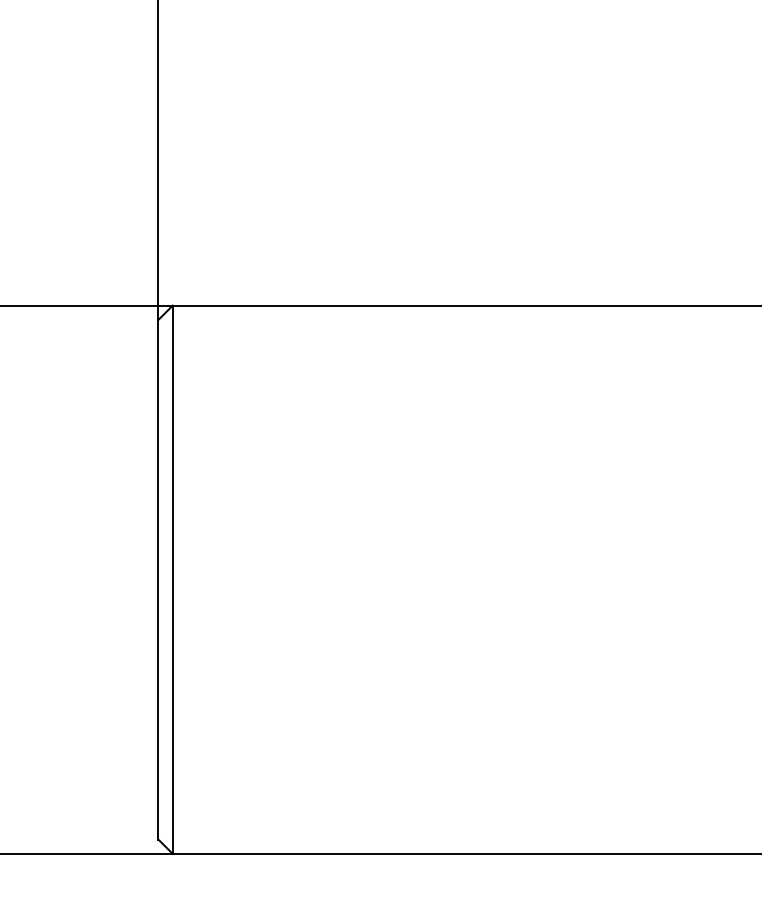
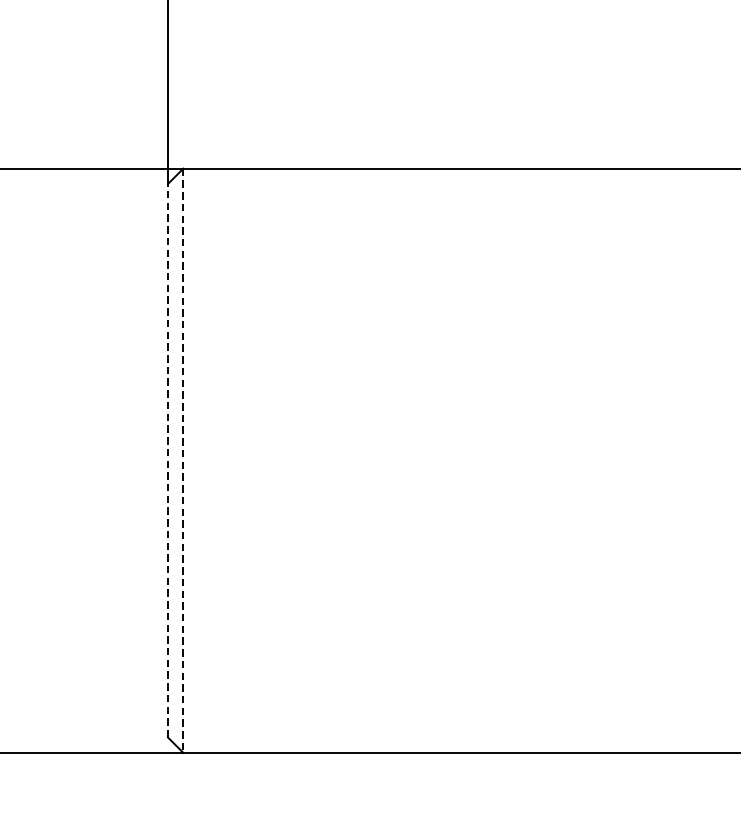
line: (158, 579) -> (168, 460), solid -> dashed
line: (172, 580) -> (183, 461), solid -> dashed

